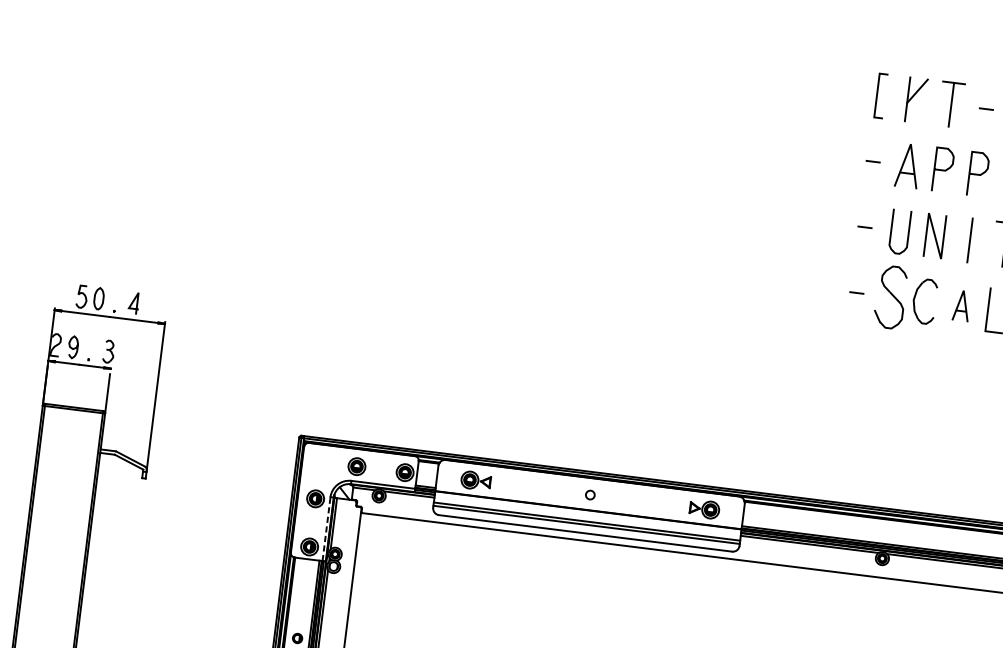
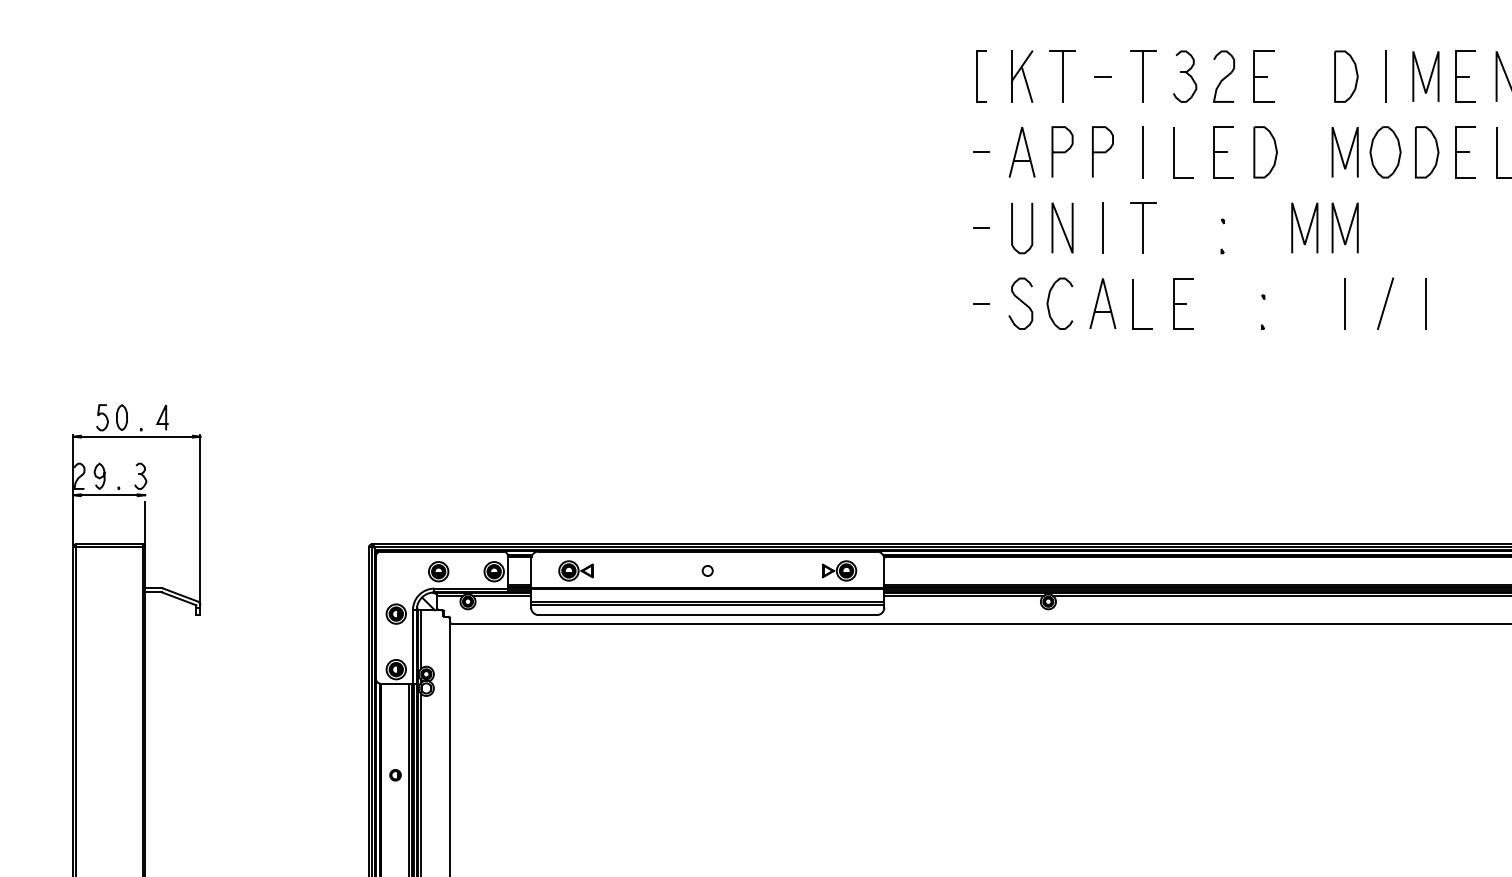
line: (920, 107) -> (1027, 84), added
part: (890, 296) -> (1020, 303), size x0.71
part: (961, 305) -> (1102, 303), size x1.43
line: (326, 528) -> (412, 646), dashed -> solid

